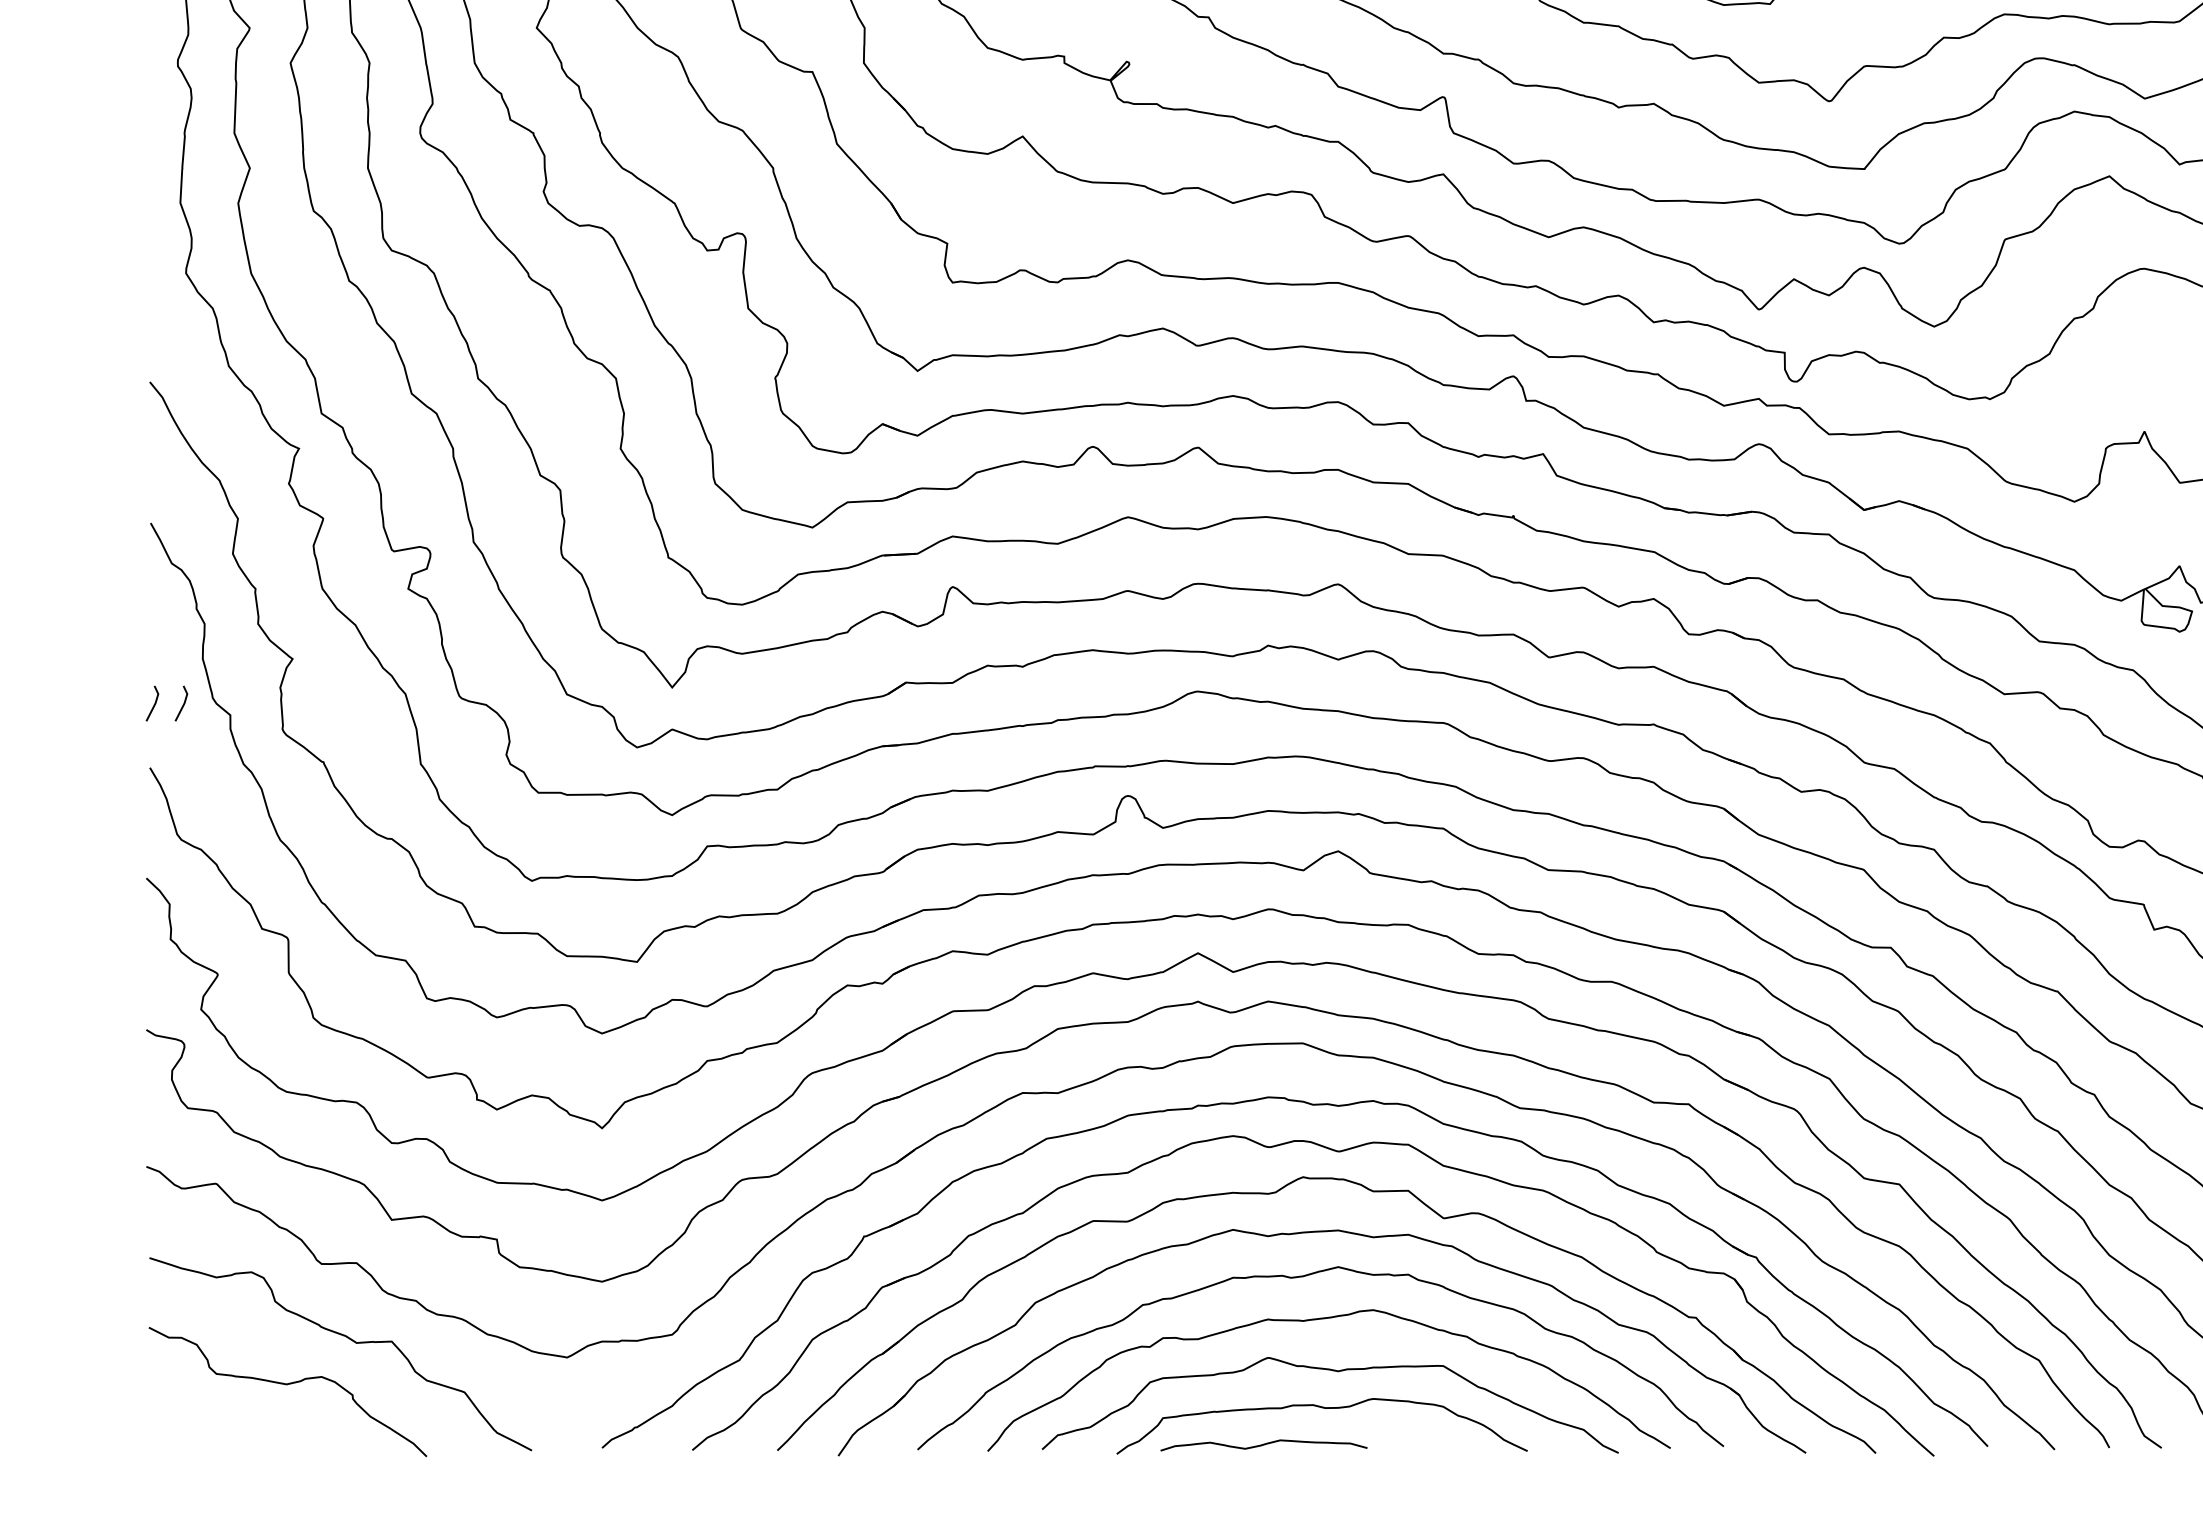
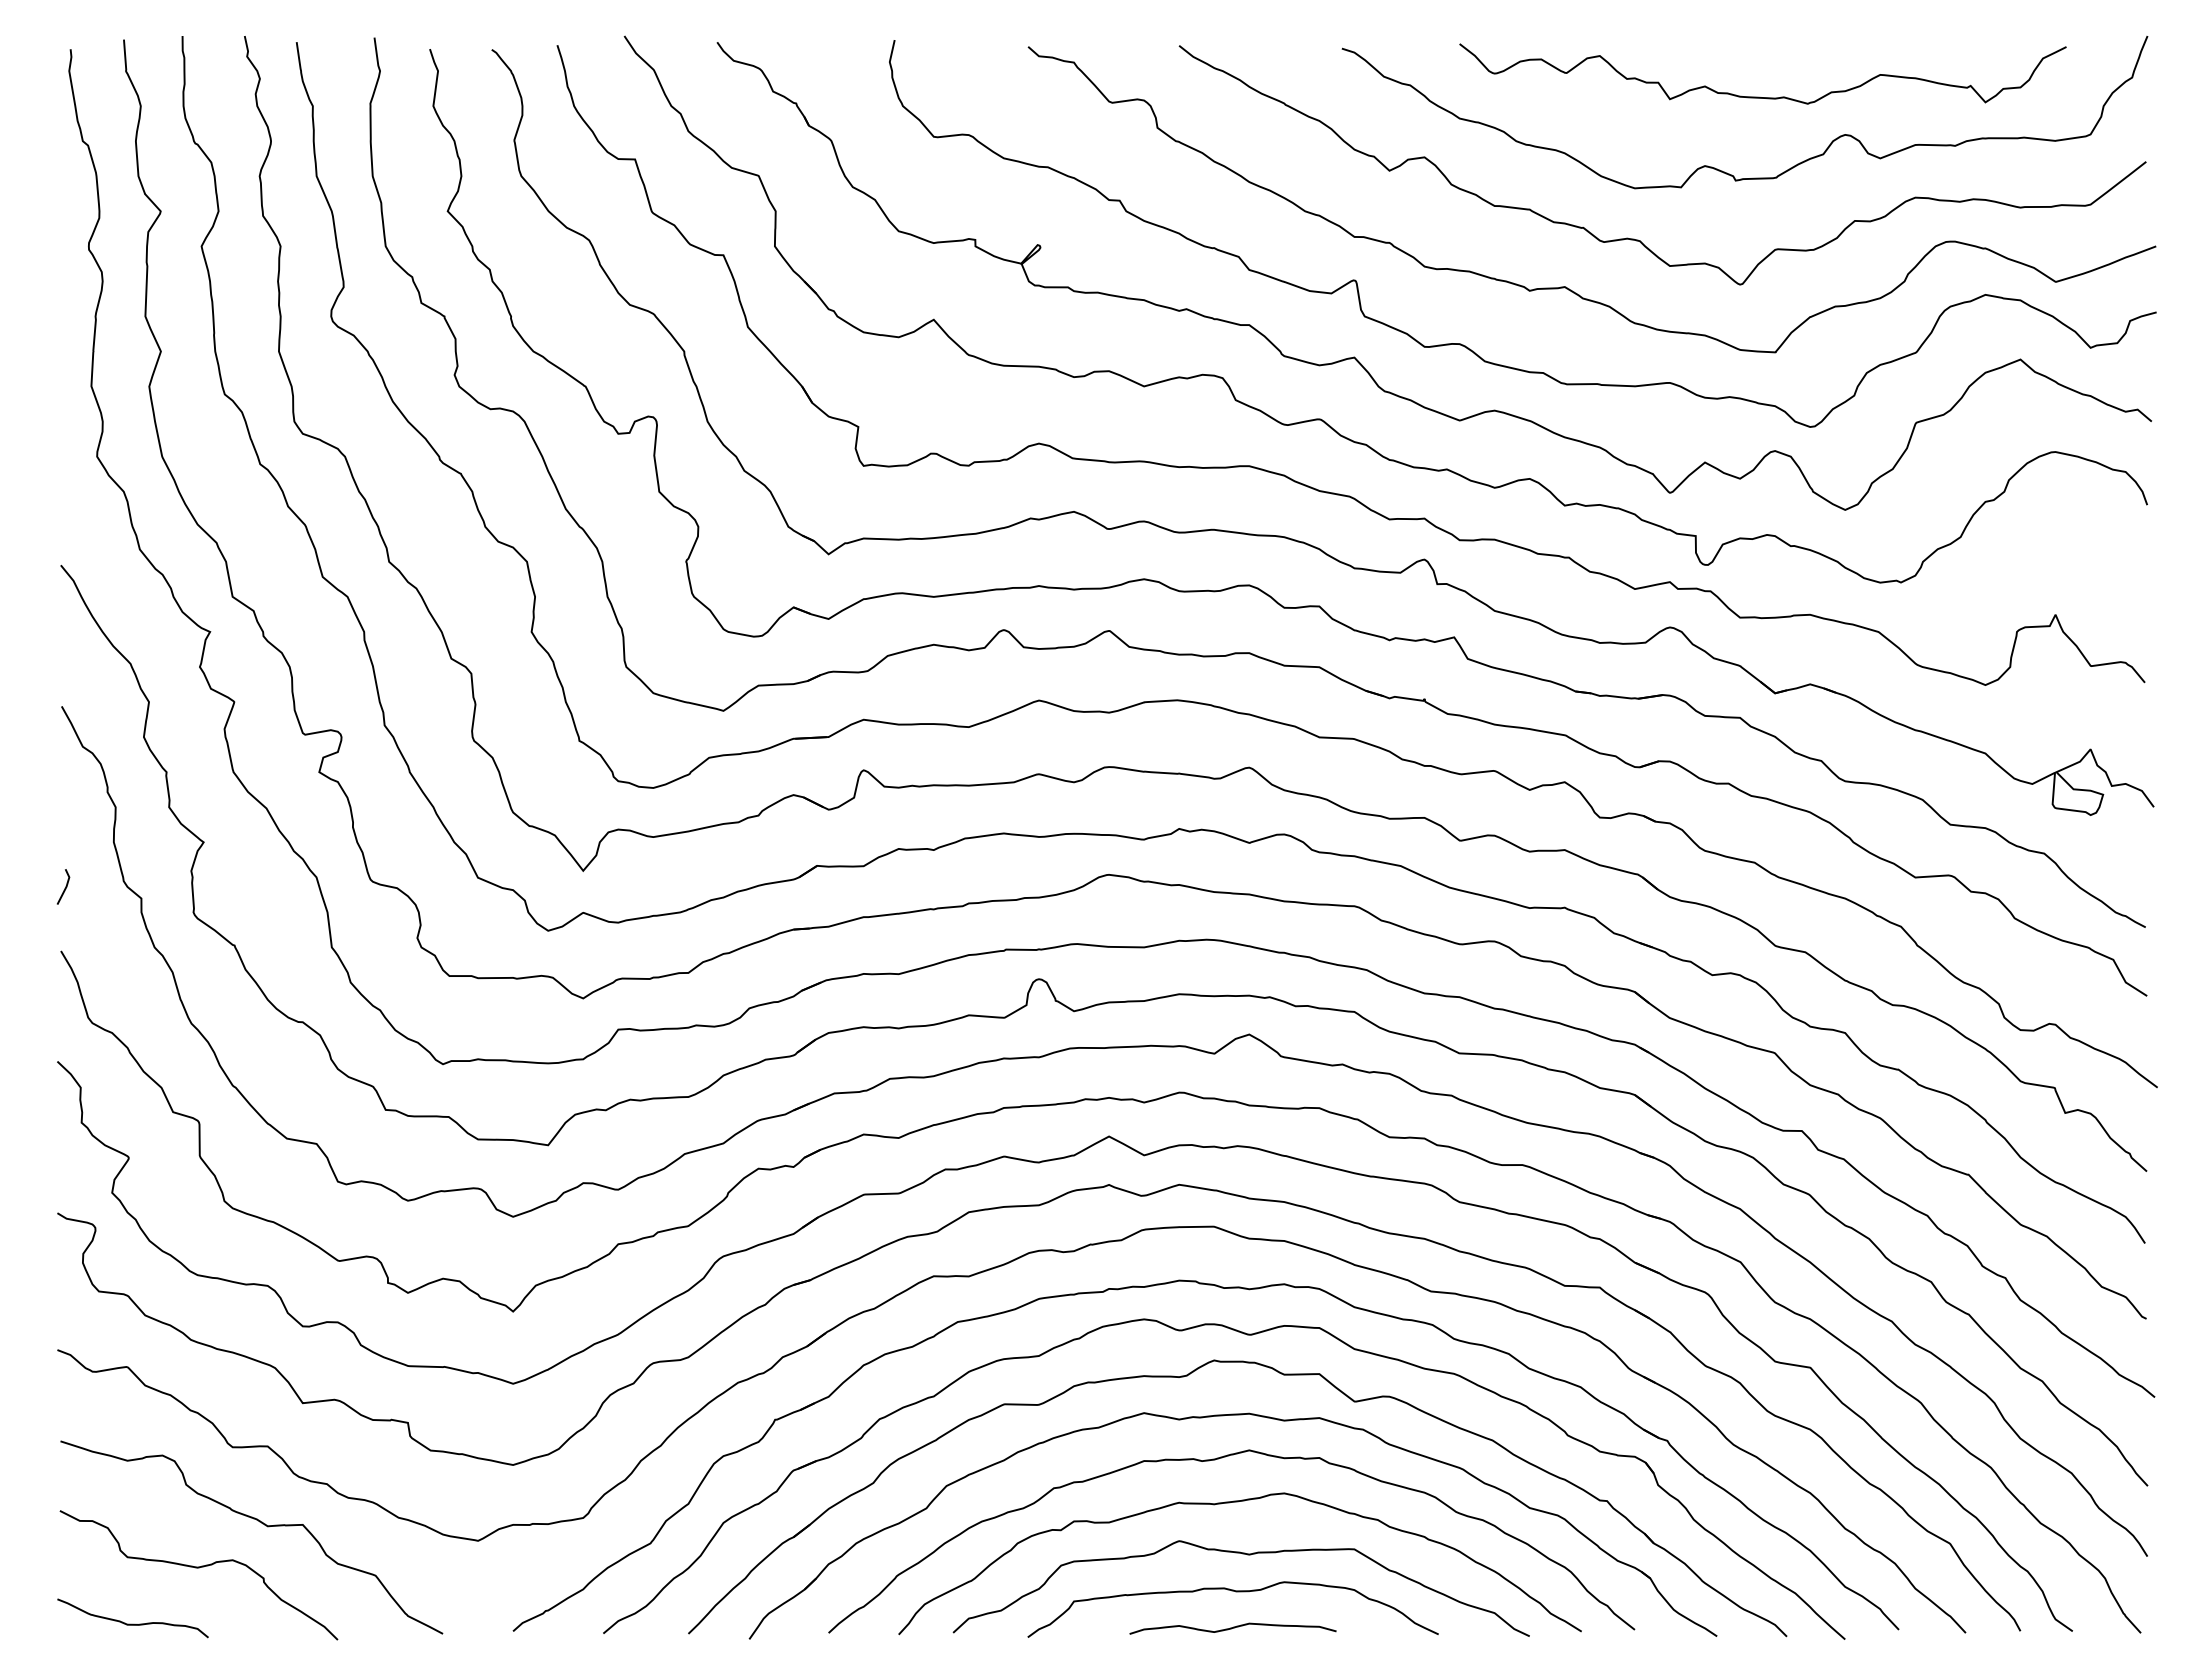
line: (183, 703) -> (94, 886), removed
curve: (221, 1440) -> (132, 1623), added
curve: (1263, 1445) -> (1232, 1628), moved

